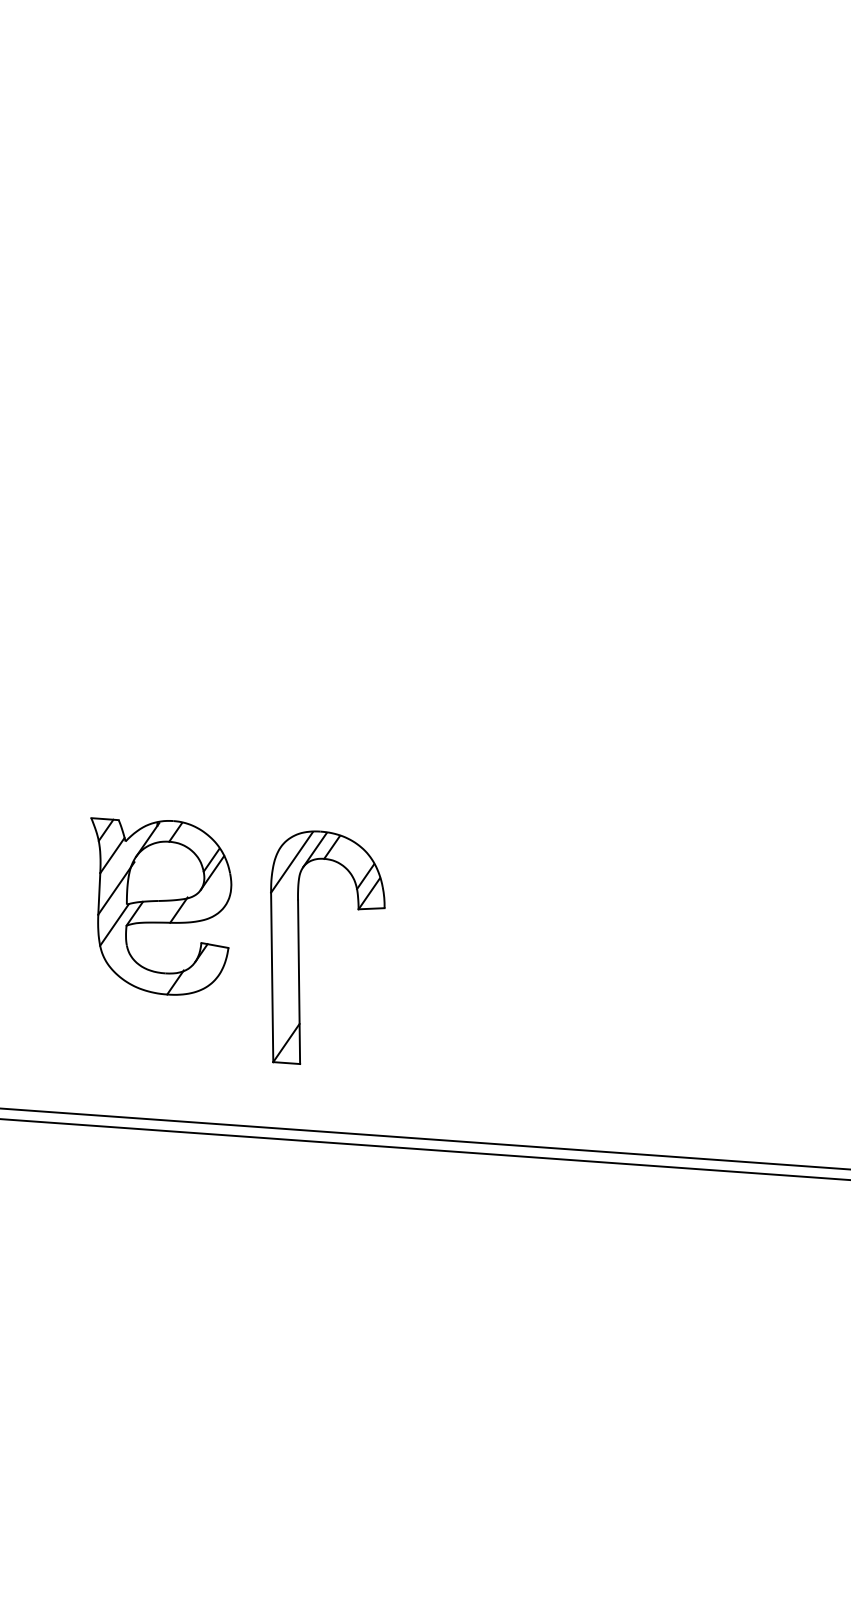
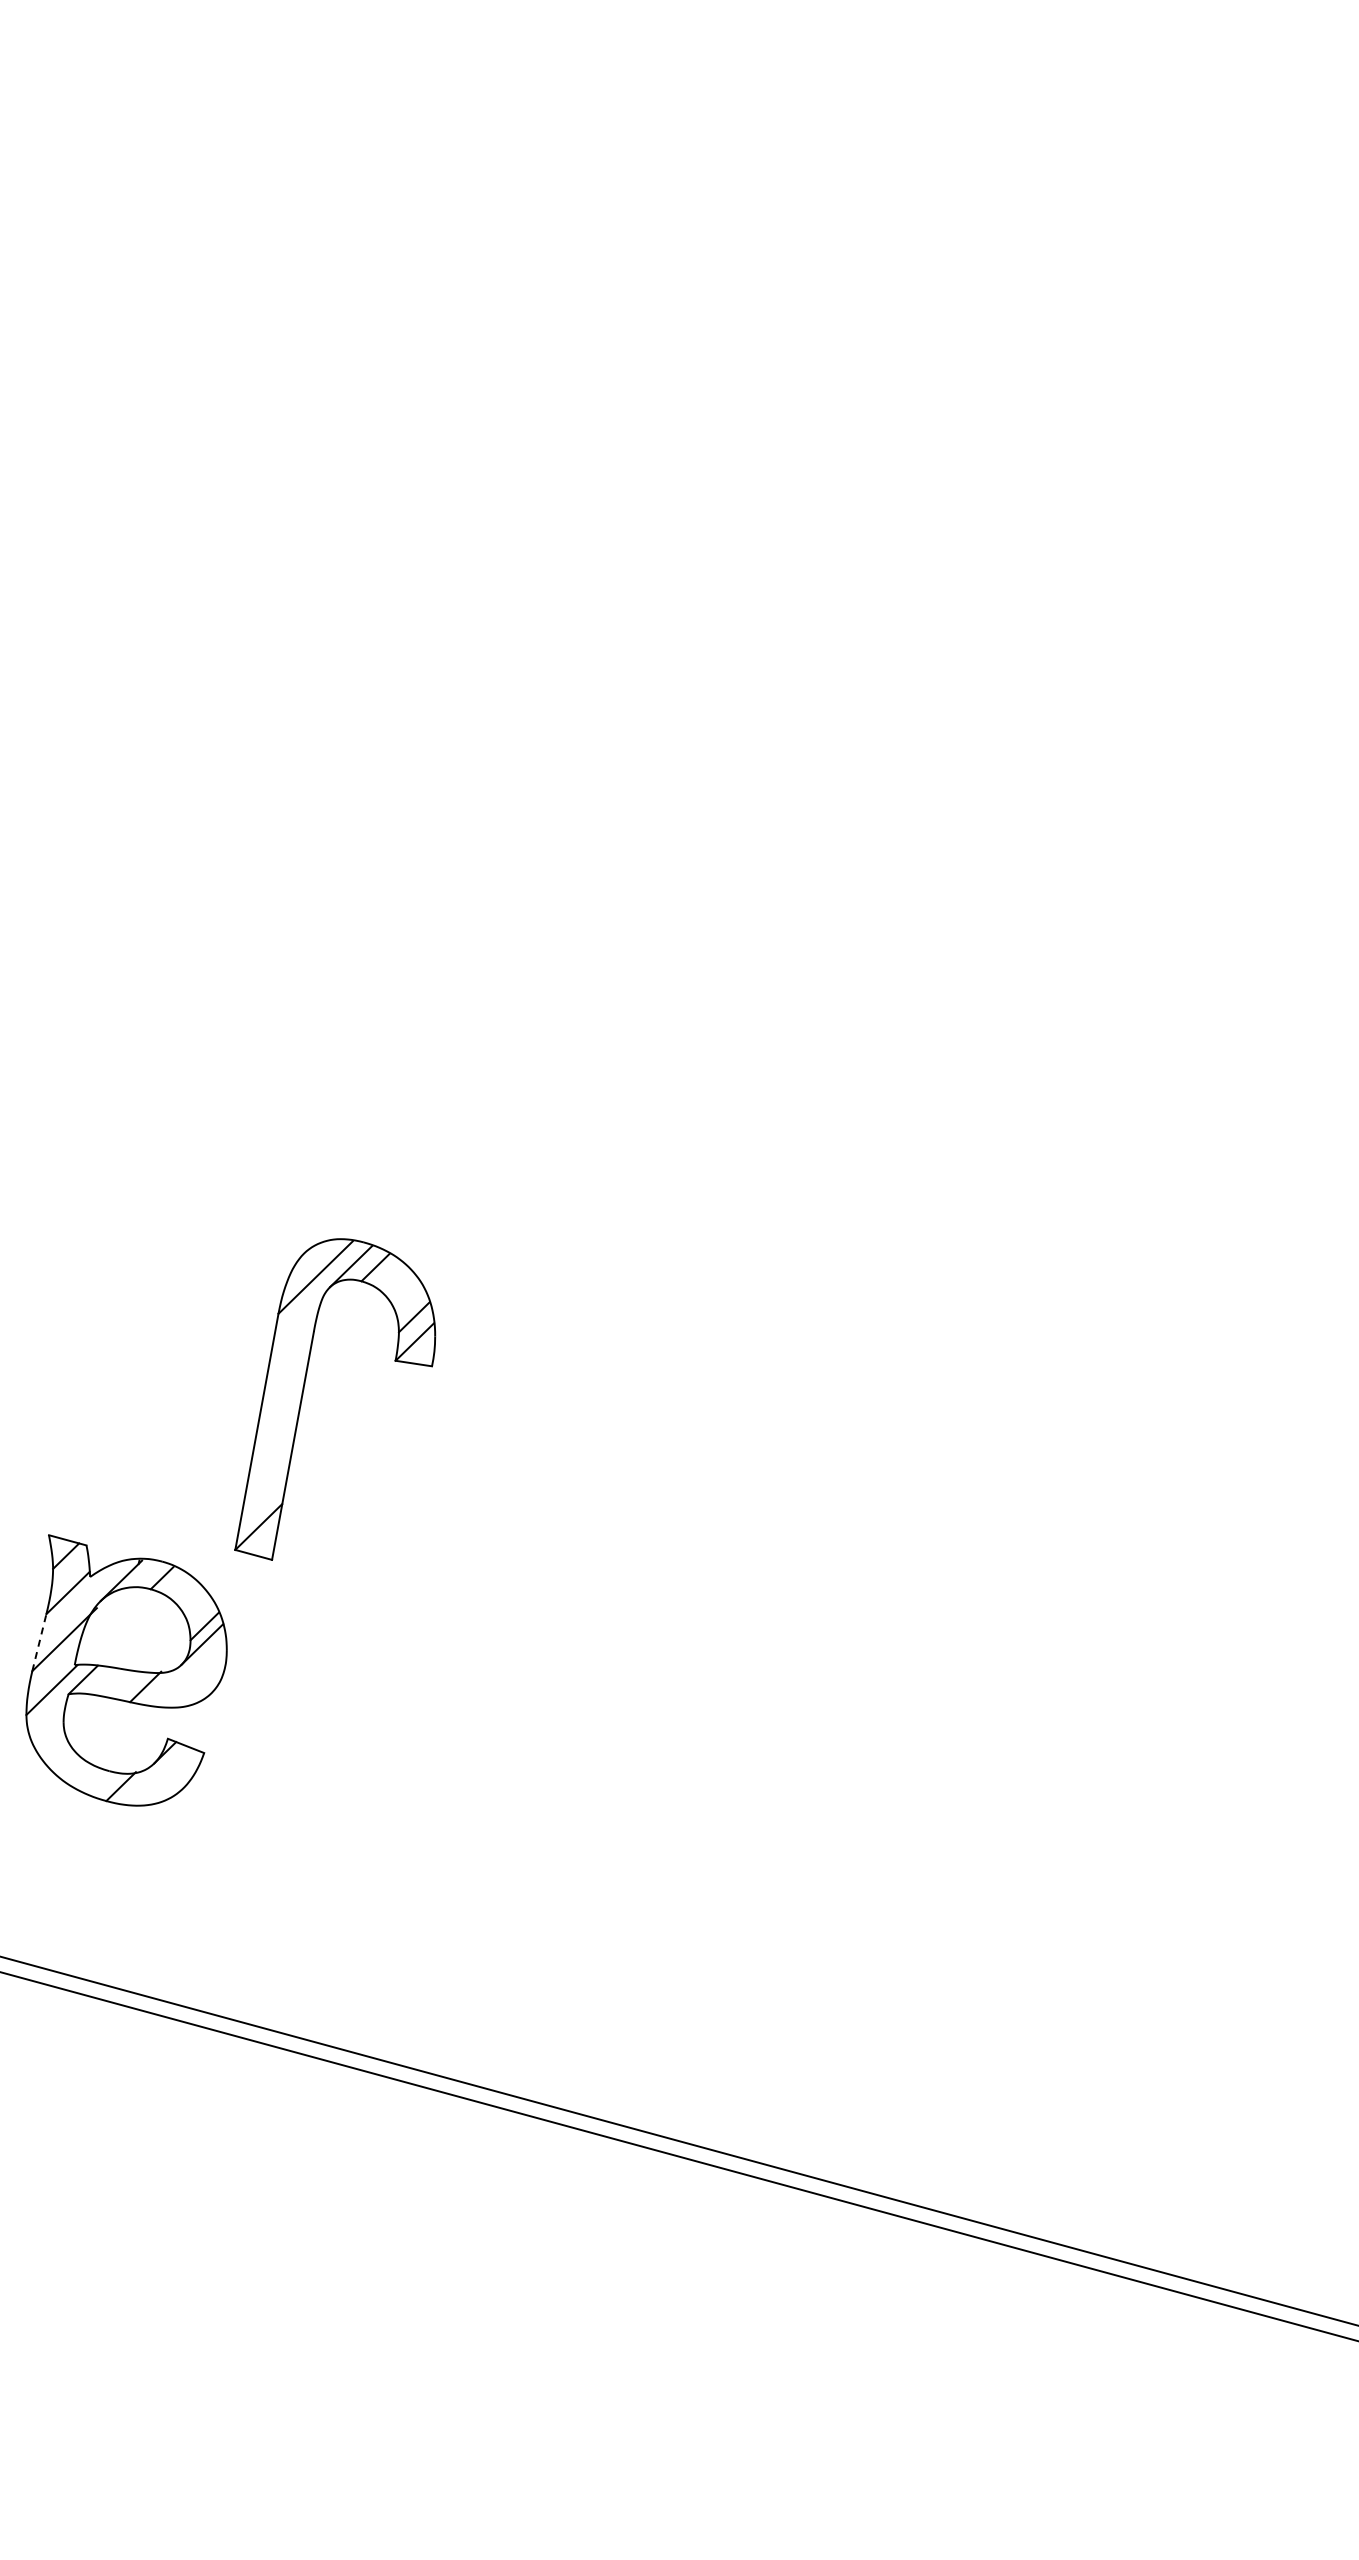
line: (99, 893) -> (39, 1642), solid -> dashed
part: (299, 945) -> (303, 1395), moved

